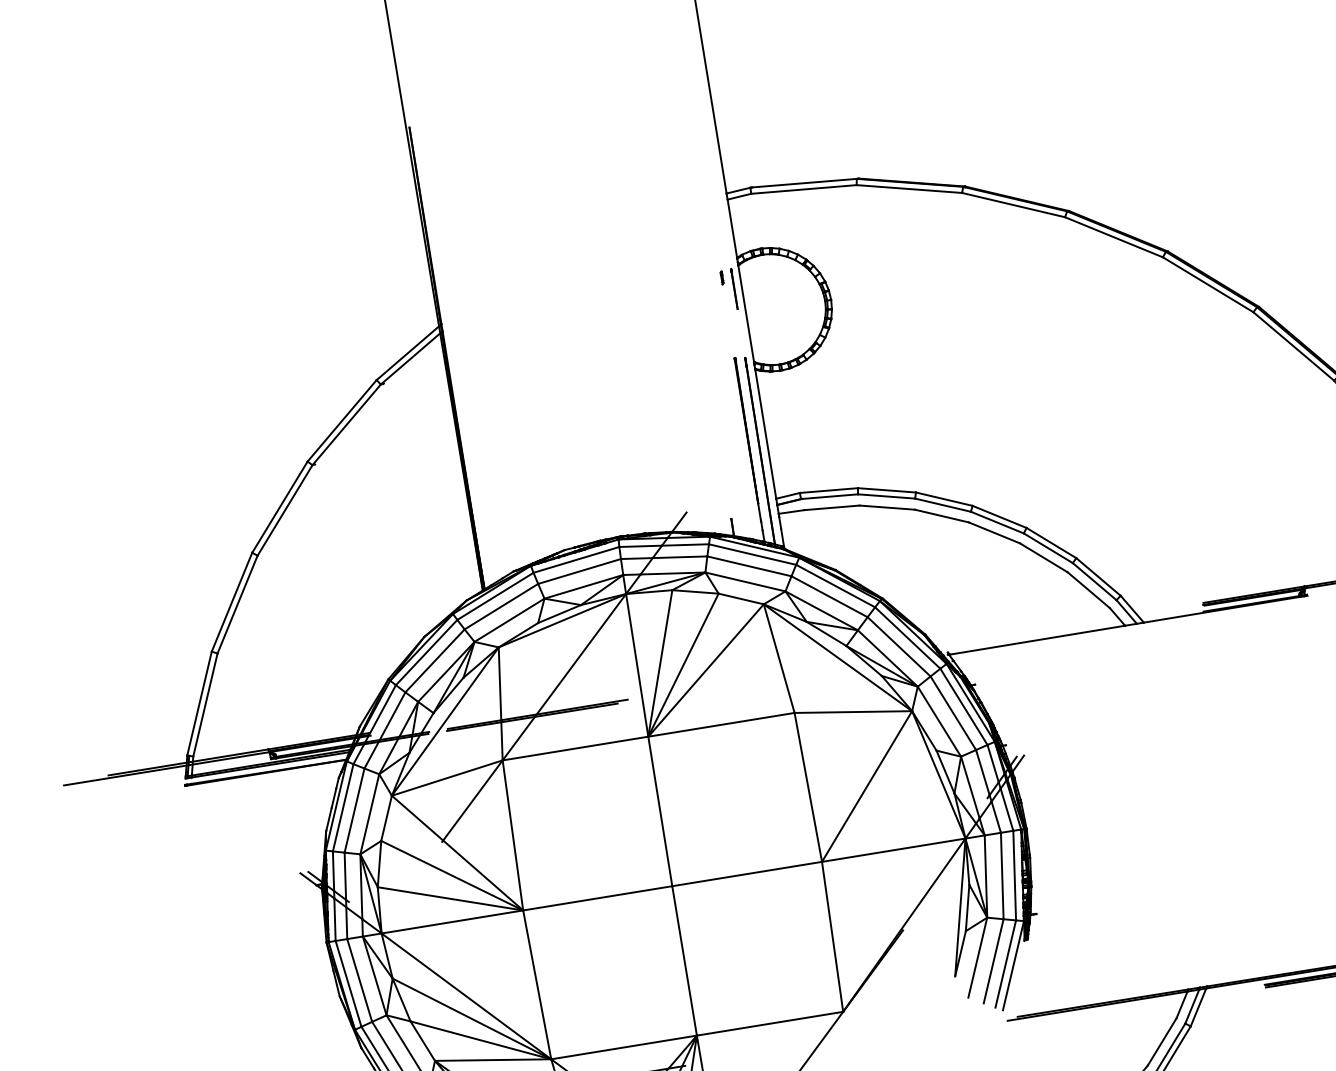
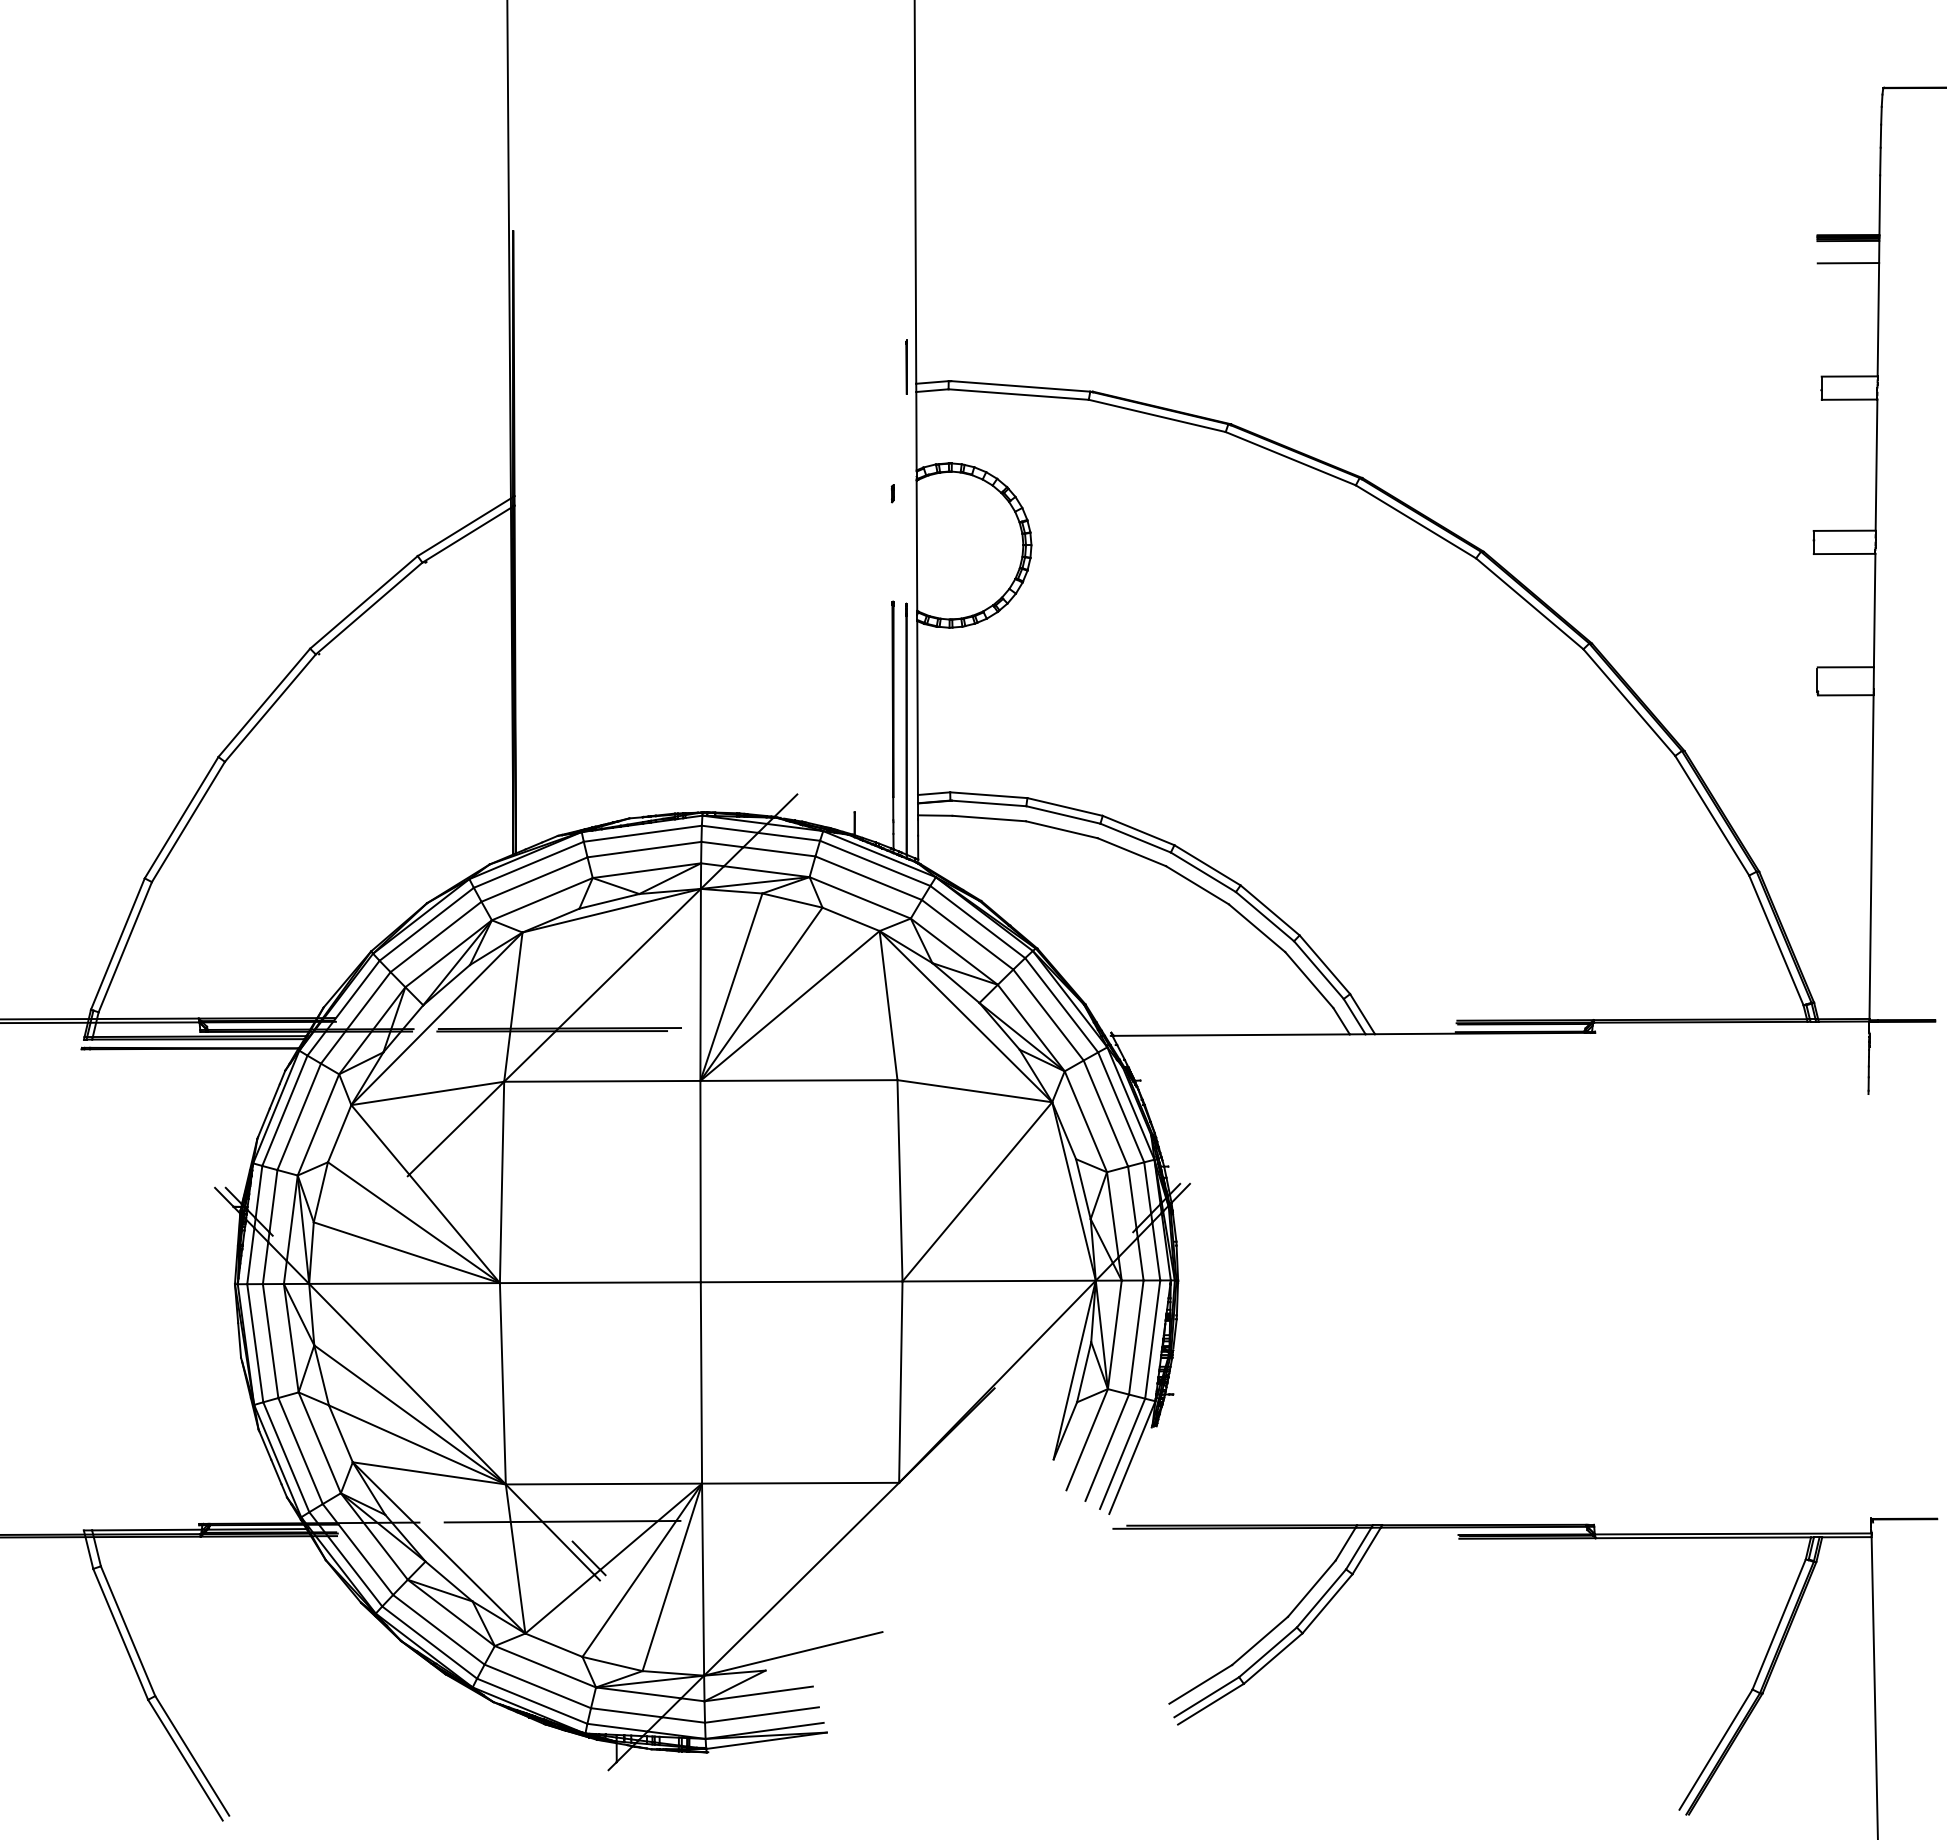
line: (734, 288) -> (906, 366), moved

